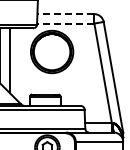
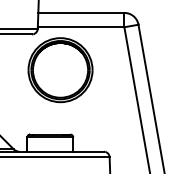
line: (65, 14) -> (80, 13), dashed -> solid
line: (65, 23) -> (80, 27), dashed -> solid

